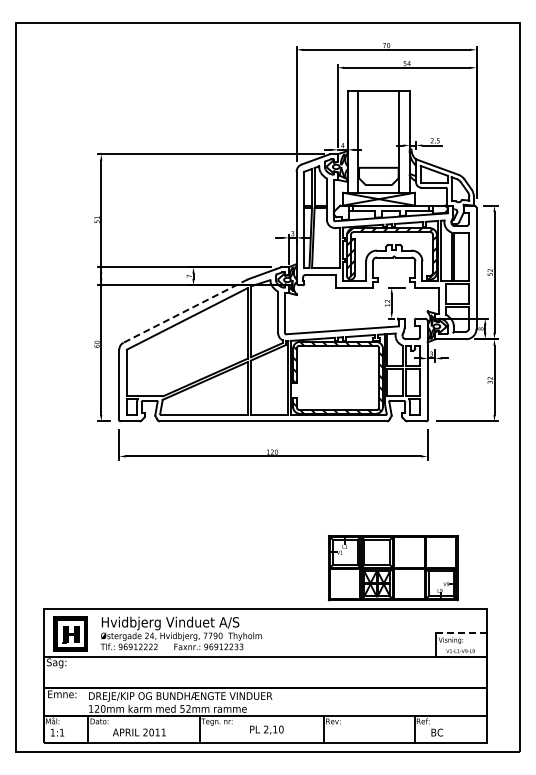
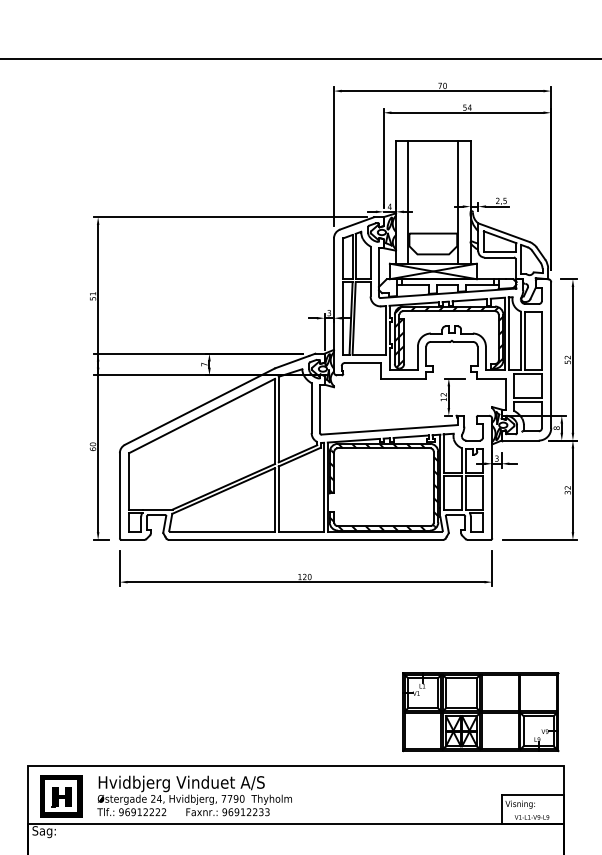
line: (185, 311) -> (199, 407), dashed -> solid
part: (393, 568) -> (481, 712), moved
line: (461, 632) -> (533, 794), dashed -> solid

